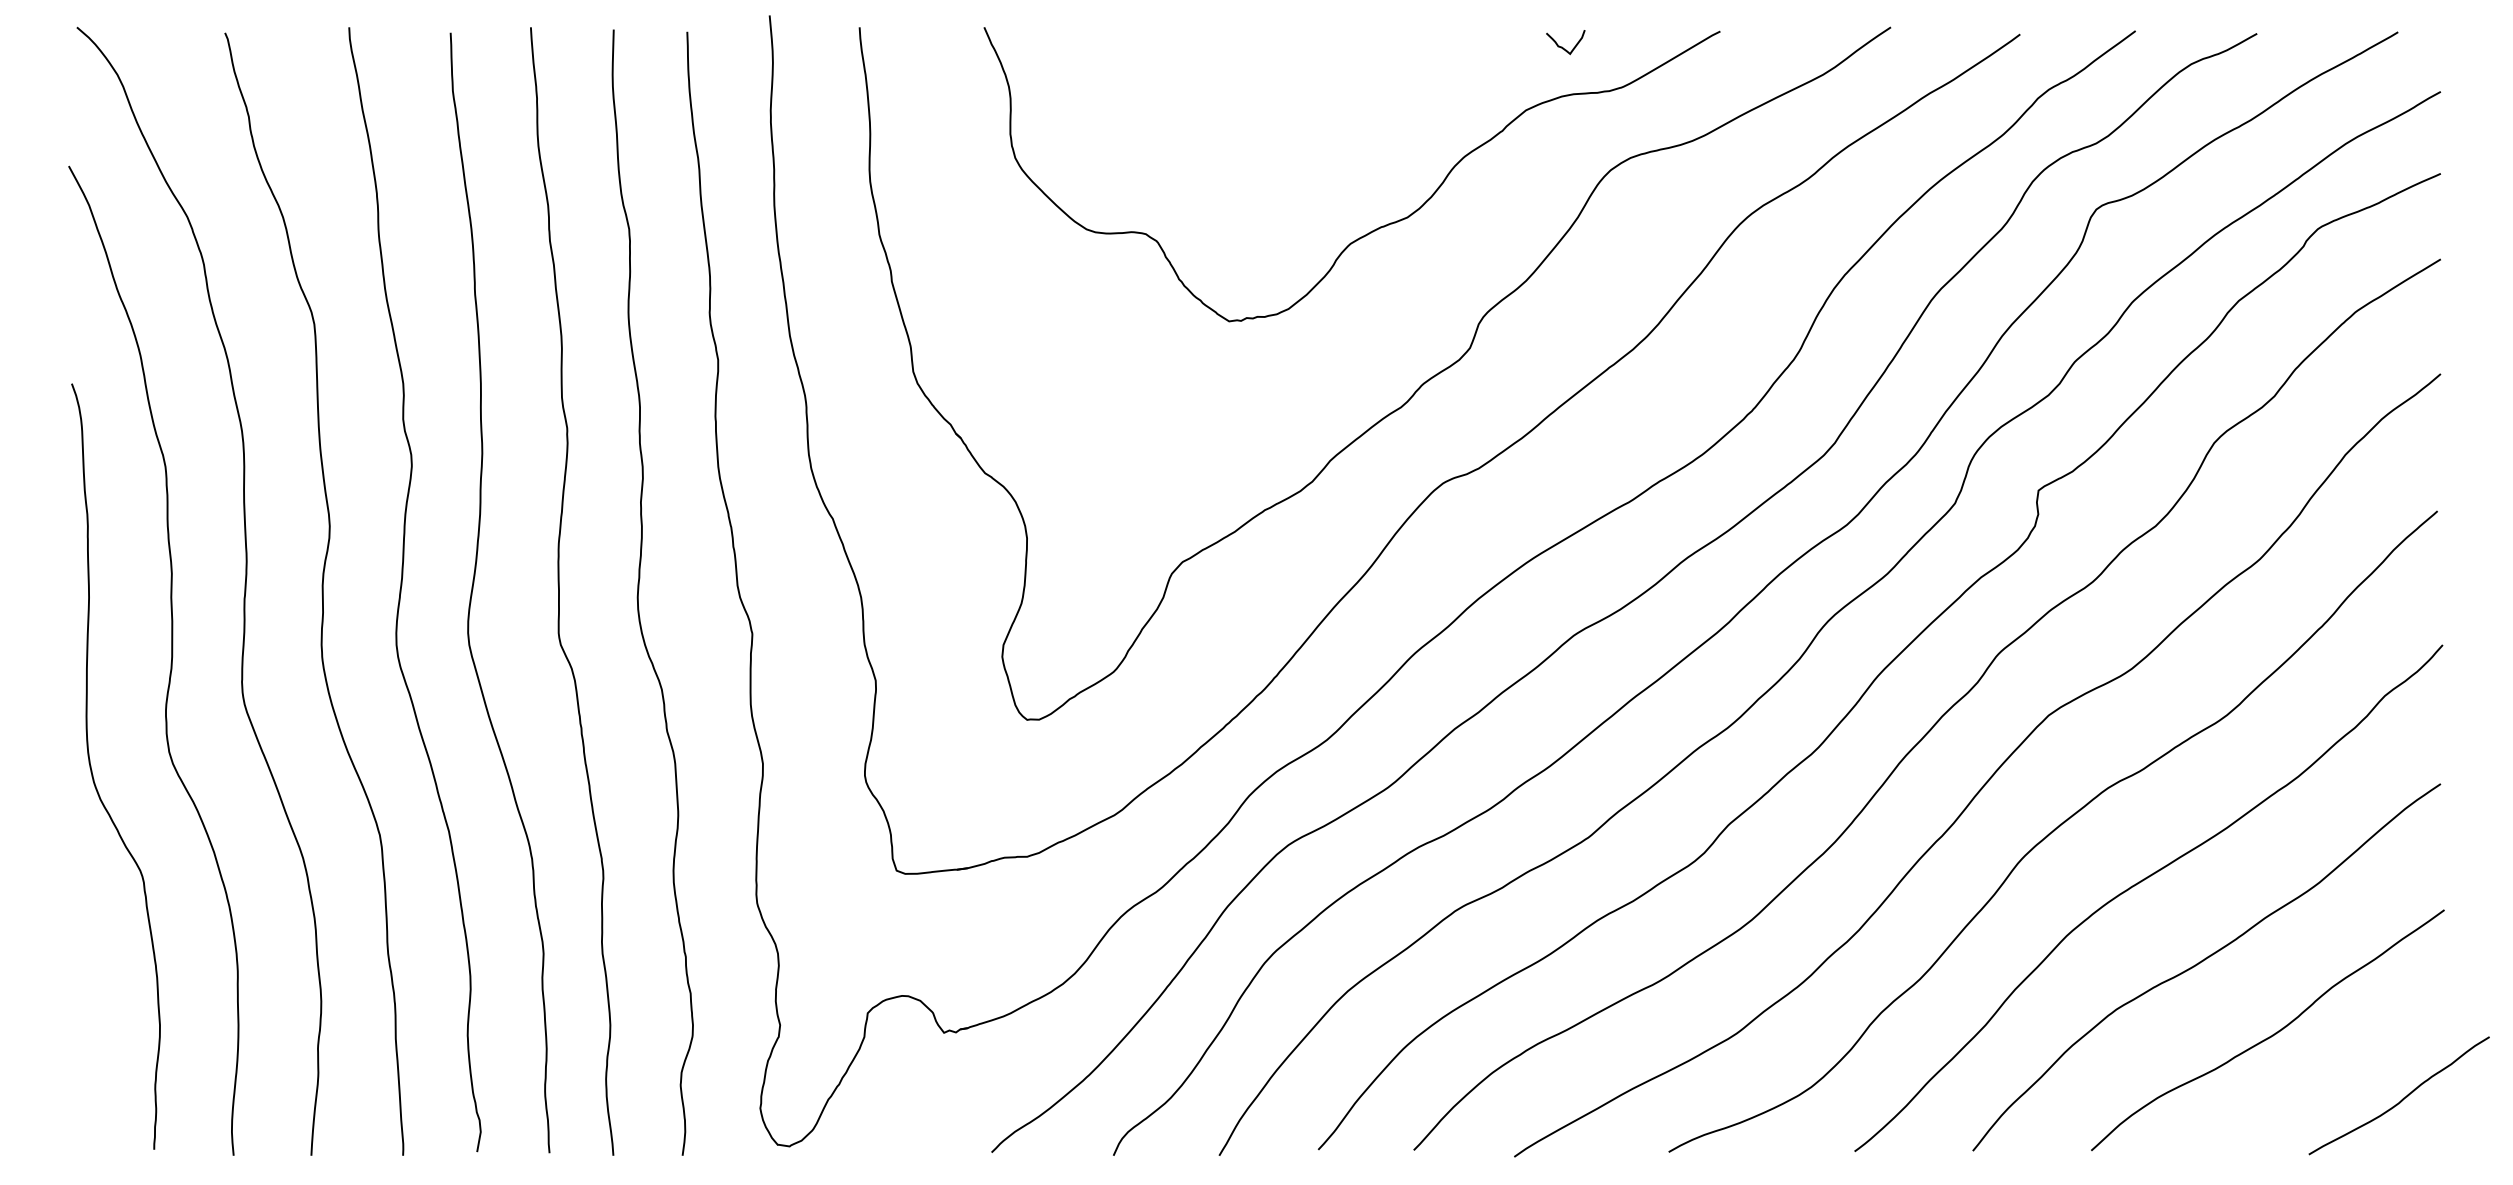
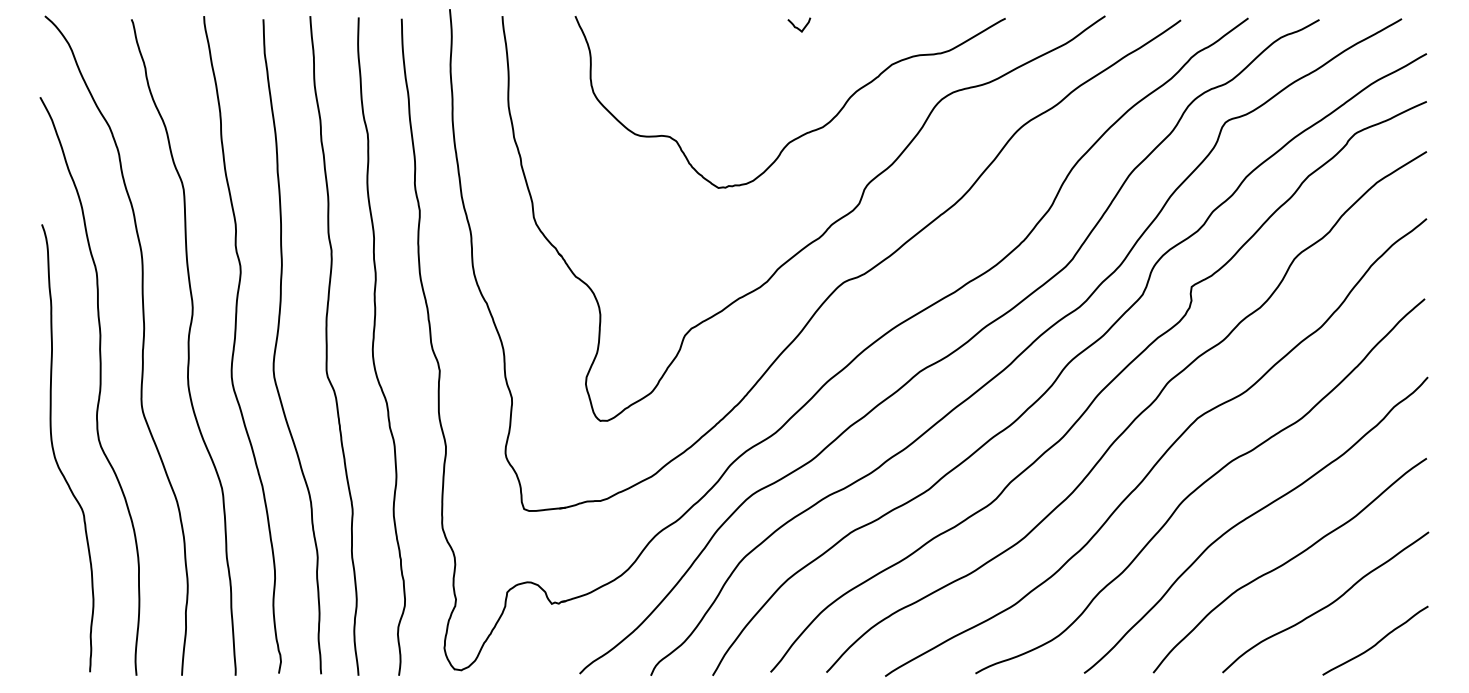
curve: (1564, 46) -> (798, 27), moved
curve: (2402, 1097) -> (1377, 641), moved

